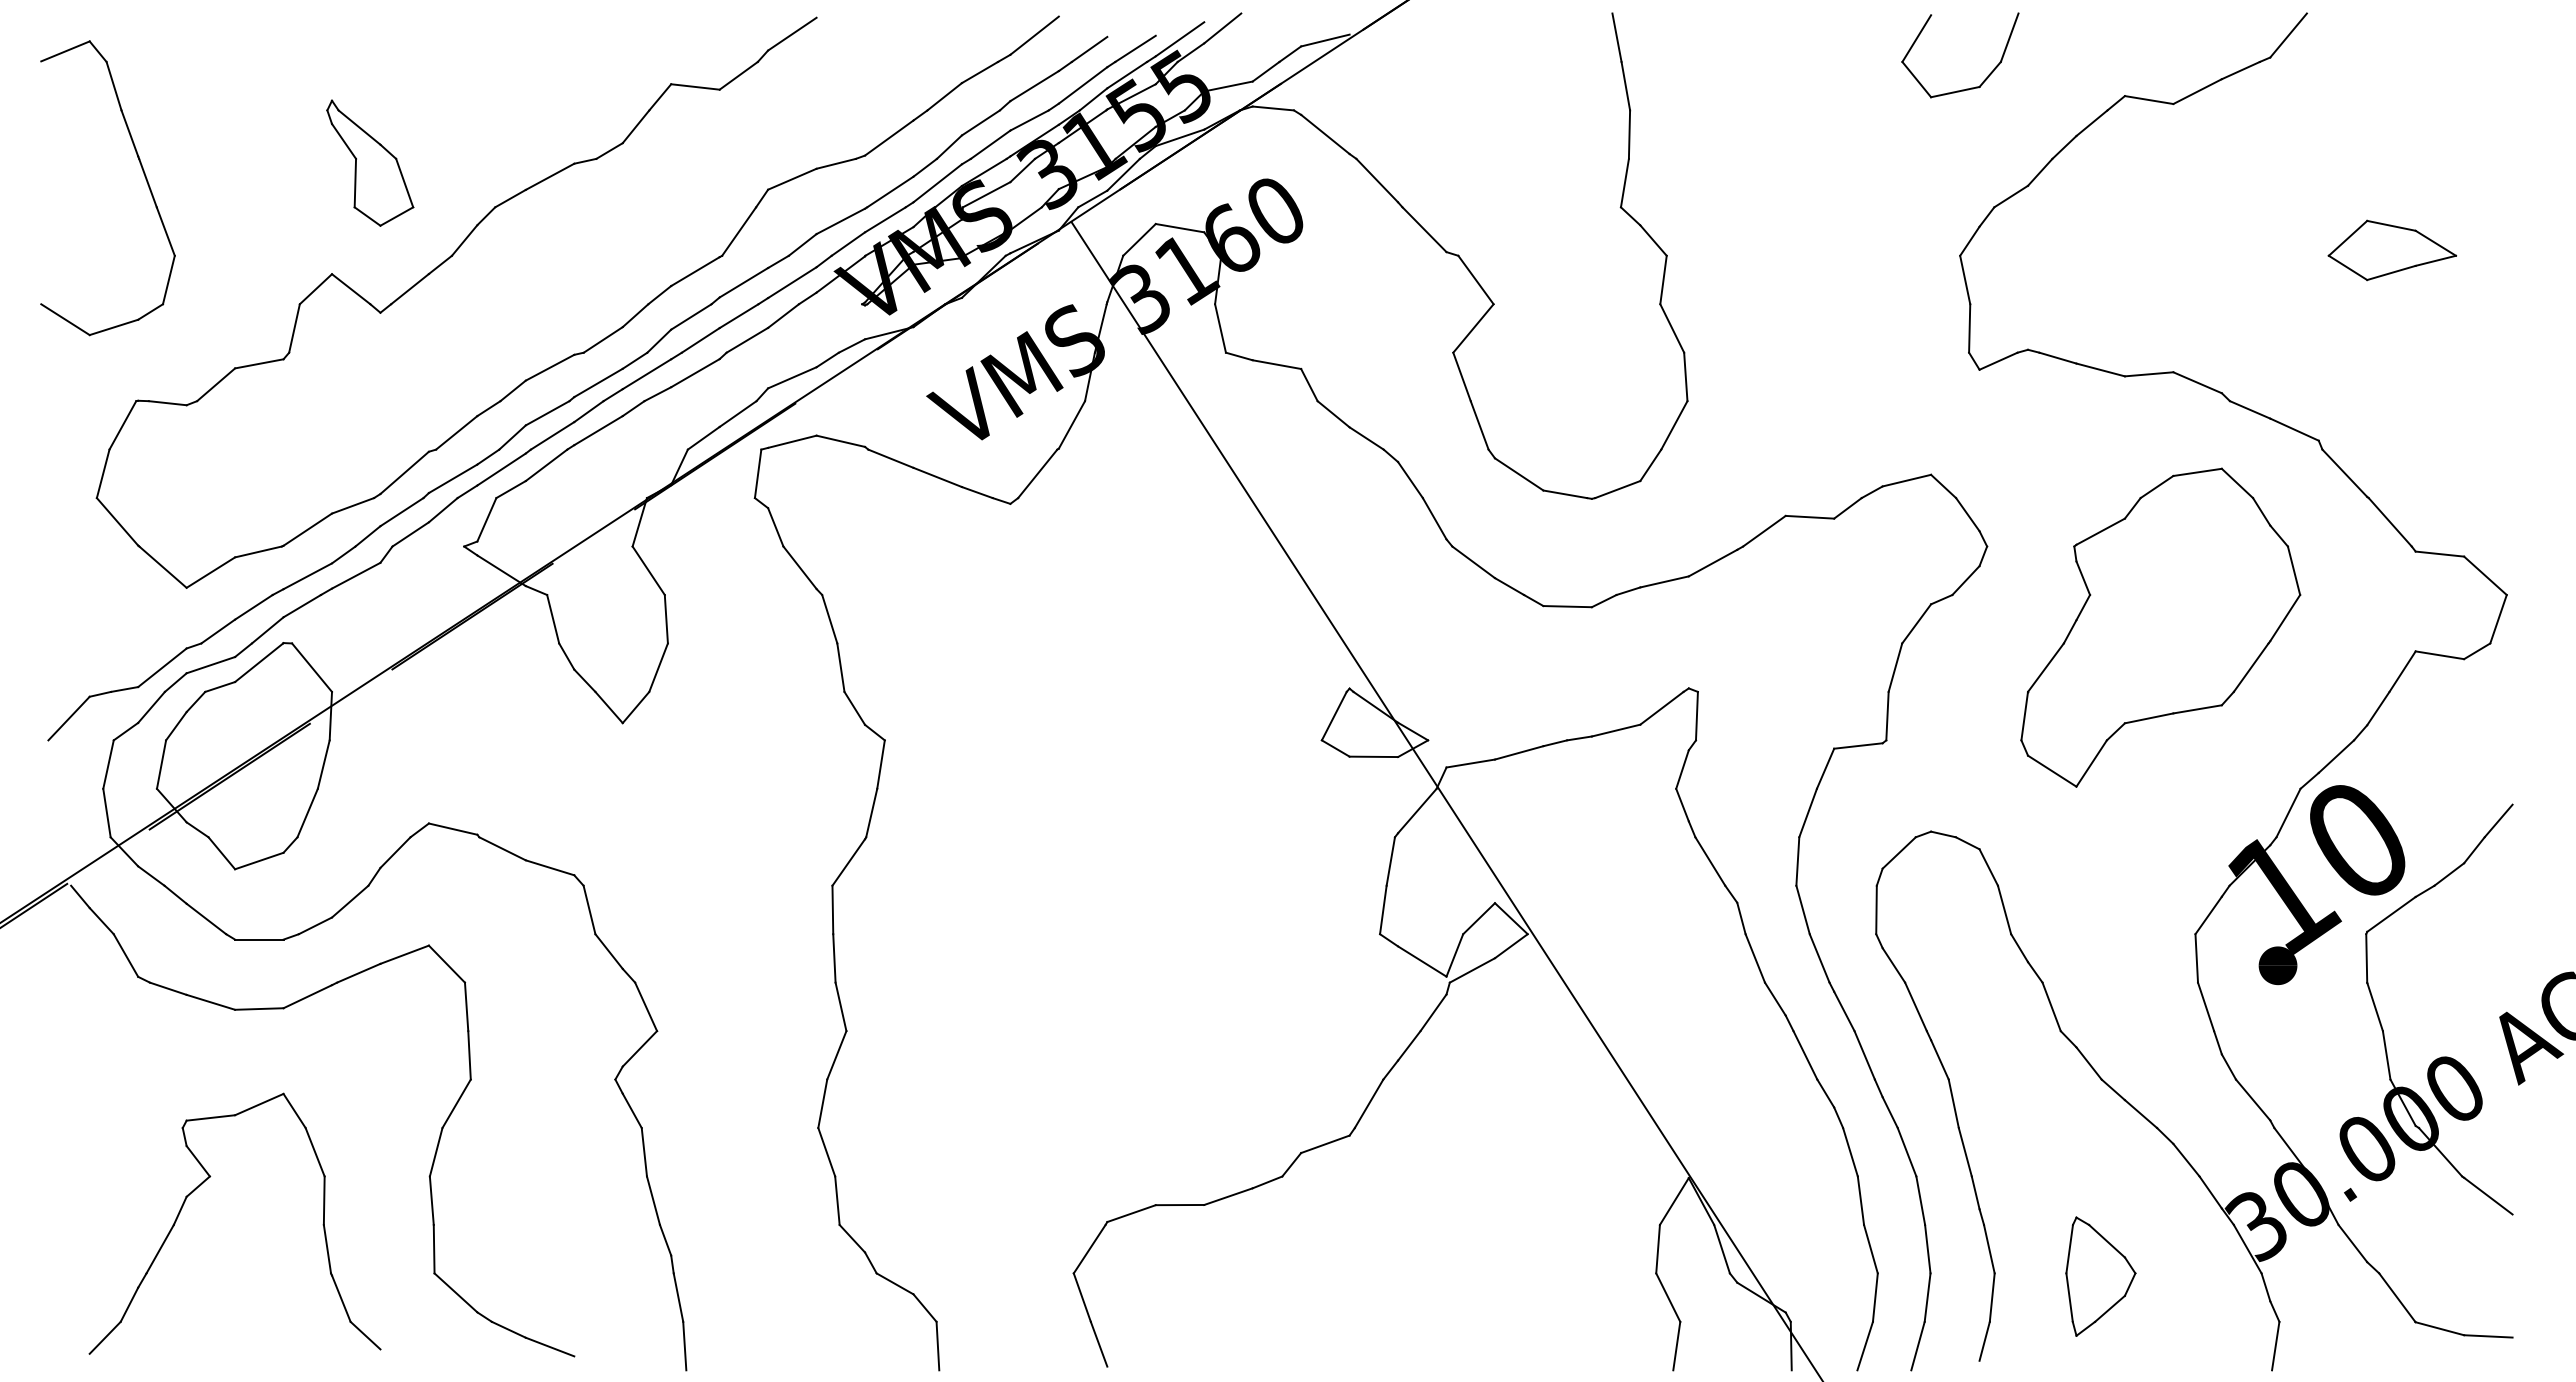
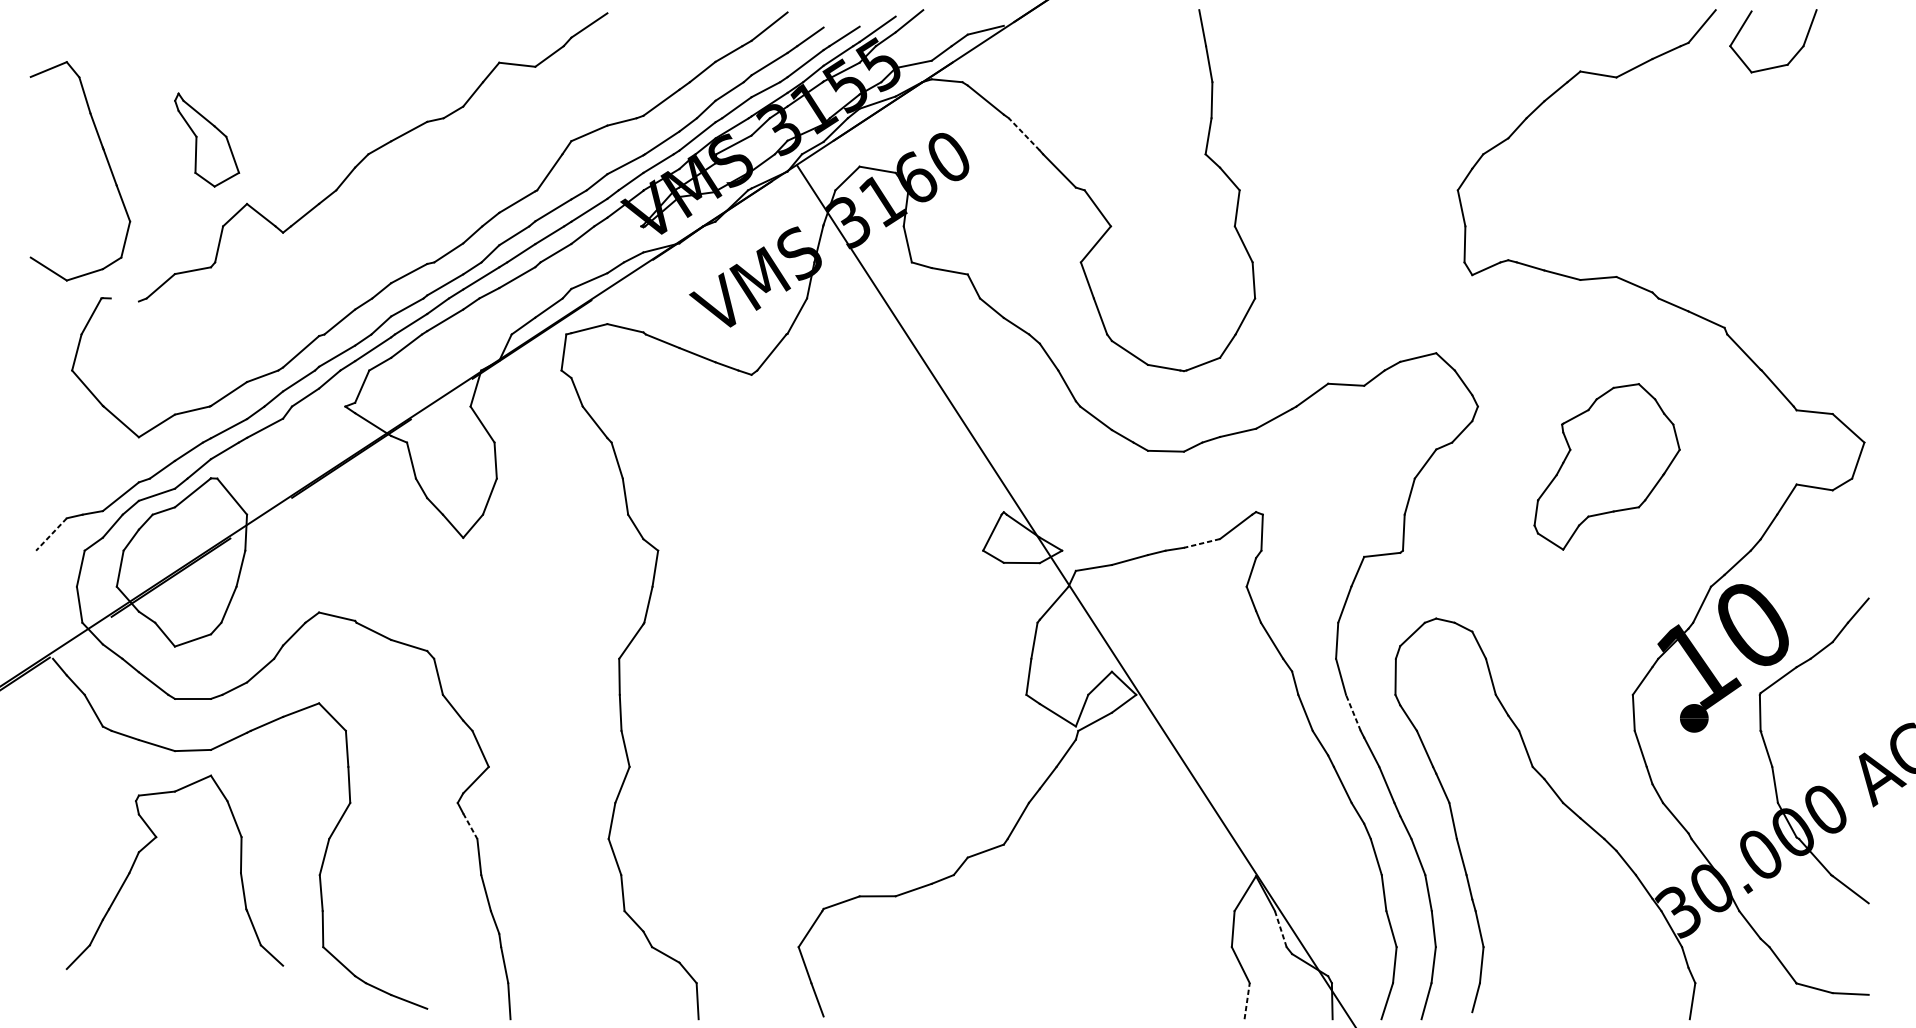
part: (1966, 88) -> (1777, 65), moved
part: (370, 162) -> (207, 139), moved
part: (143, 174) -> (106, 161), moved
line: (1376, 180) -> (1023, 134), solid -> dashed
part: (2392, 250) -> (1779, 186), removed
line: (167, 403) -> (124, 300), removed
part: (2160, 627) -> (1606, 466), size x0.7
line: (68, 718) -> (51, 534), solid -> dashed
line: (1616, 730) -> (1202, 543), solid -> dashed
line: (1819, 957) -> (1353, 712), solid -> dashed
line: (632, 1110) -> (470, 825), solid -> dashed
part: (201, 1185) -> (149, 843), moved
line: (1721, 1248) -> (1280, 928), solid -> dashed
part: (2100, 1276) -> (1562, 949), removed
line: (1676, 1345) -> (1246, 1000), solid -> dashed

